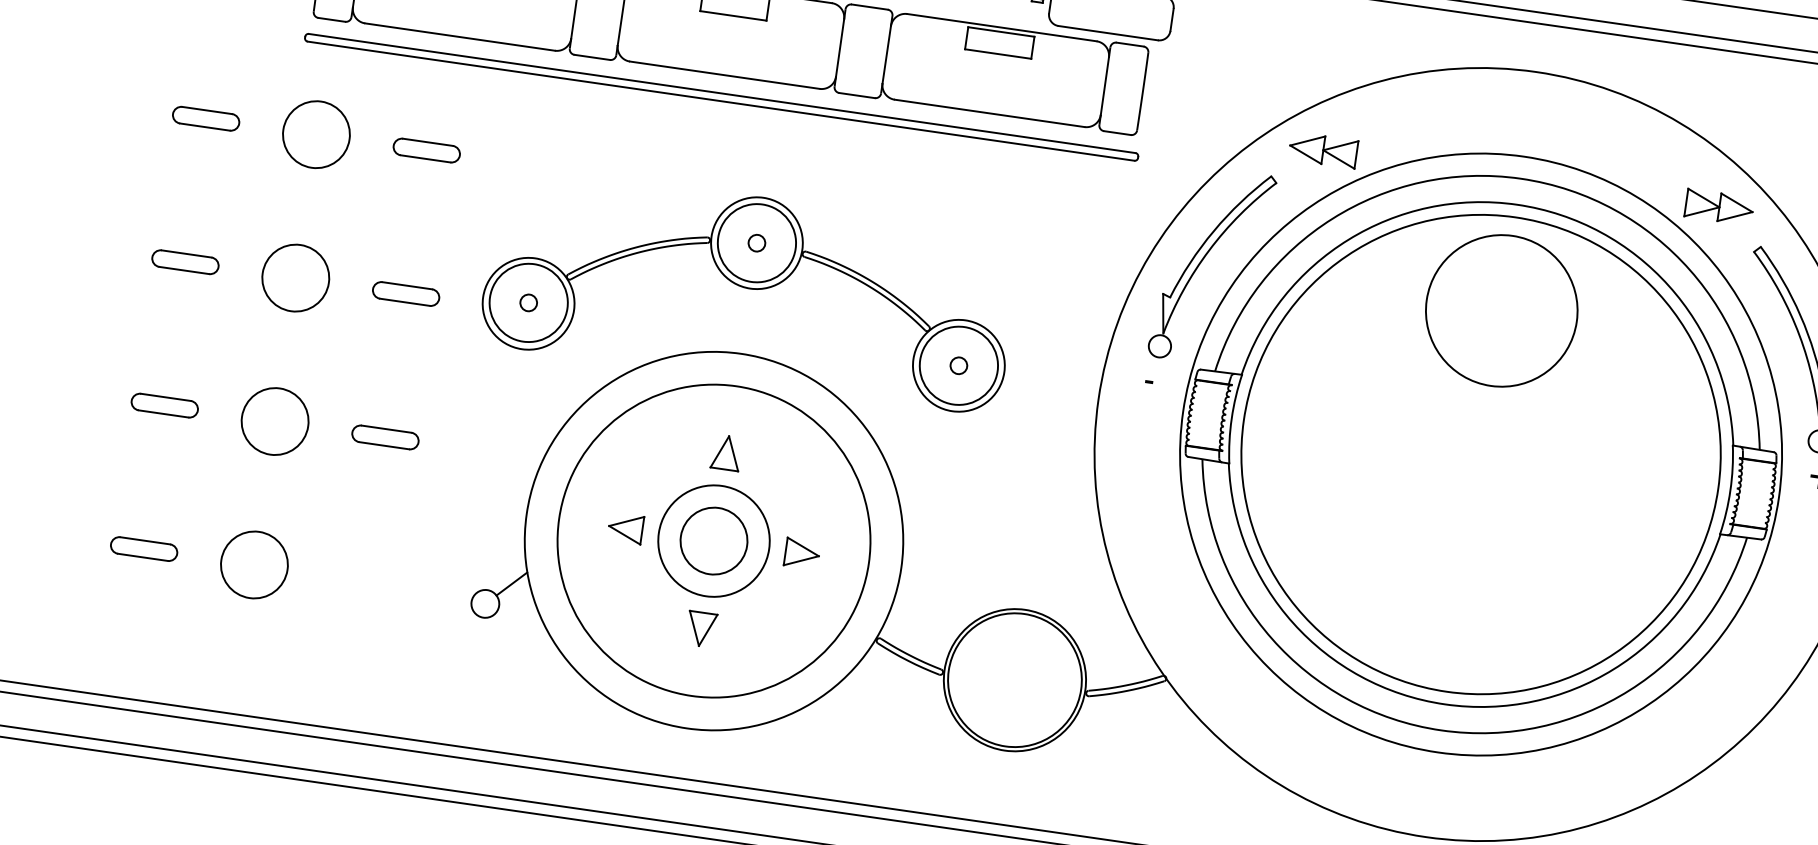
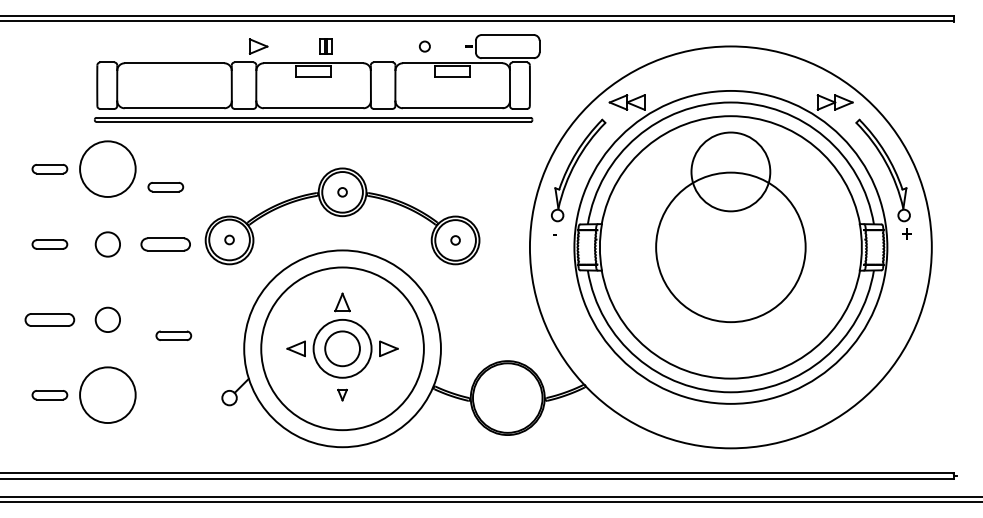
circle: (315, 133) -> (107, 168), size x1.6
part: (426, 151) -> (165, 187), moved
circle: (295, 278) -> (107, 244), size x0.7
part: (405, 293) -> (165, 244), size x1.4
part: (164, 404) -> (49, 319), size x1.4
circle: (274, 420) -> (107, 319), size x0.7
part: (384, 436) -> (173, 335), moved
circle: (1480, 454) -> (730, 247), size x0.6
circle: (253, 563) -> (107, 394), size x1.6
part: (701, 628) -> (342, 394), size x0.6

